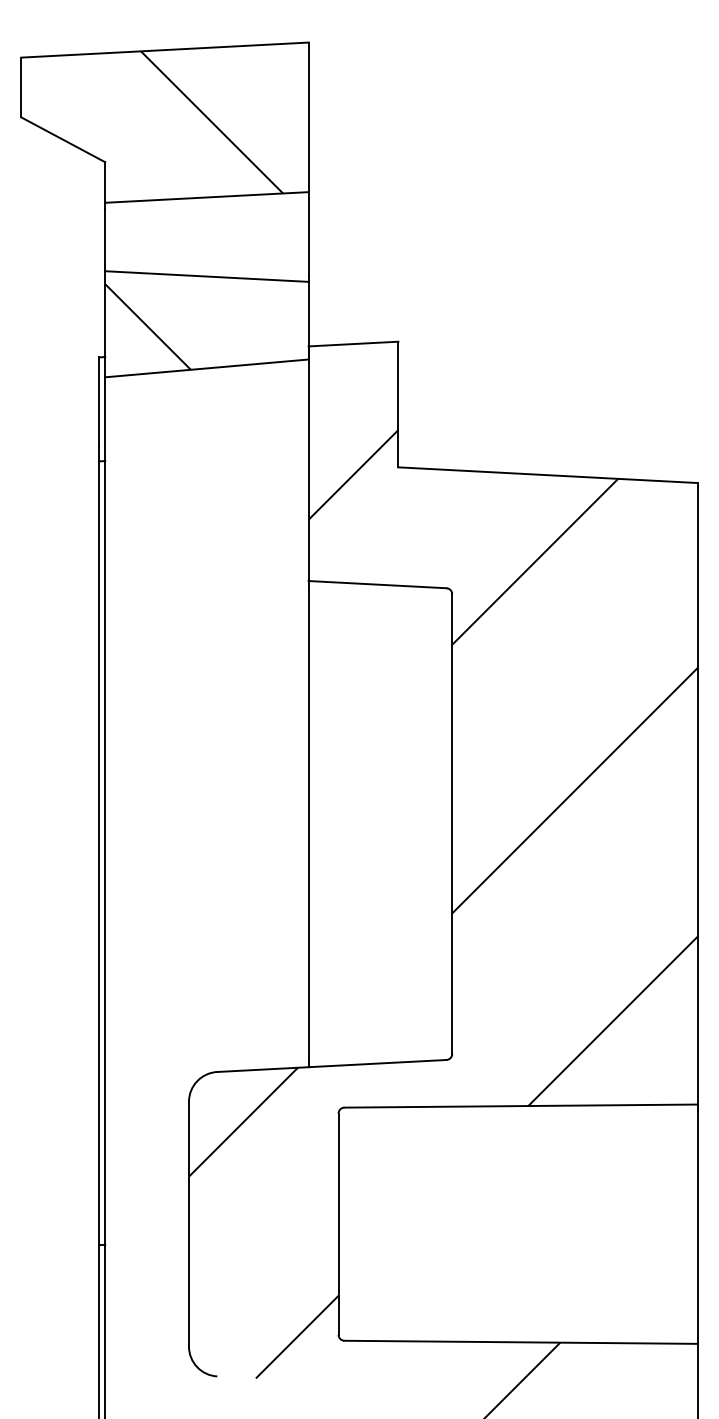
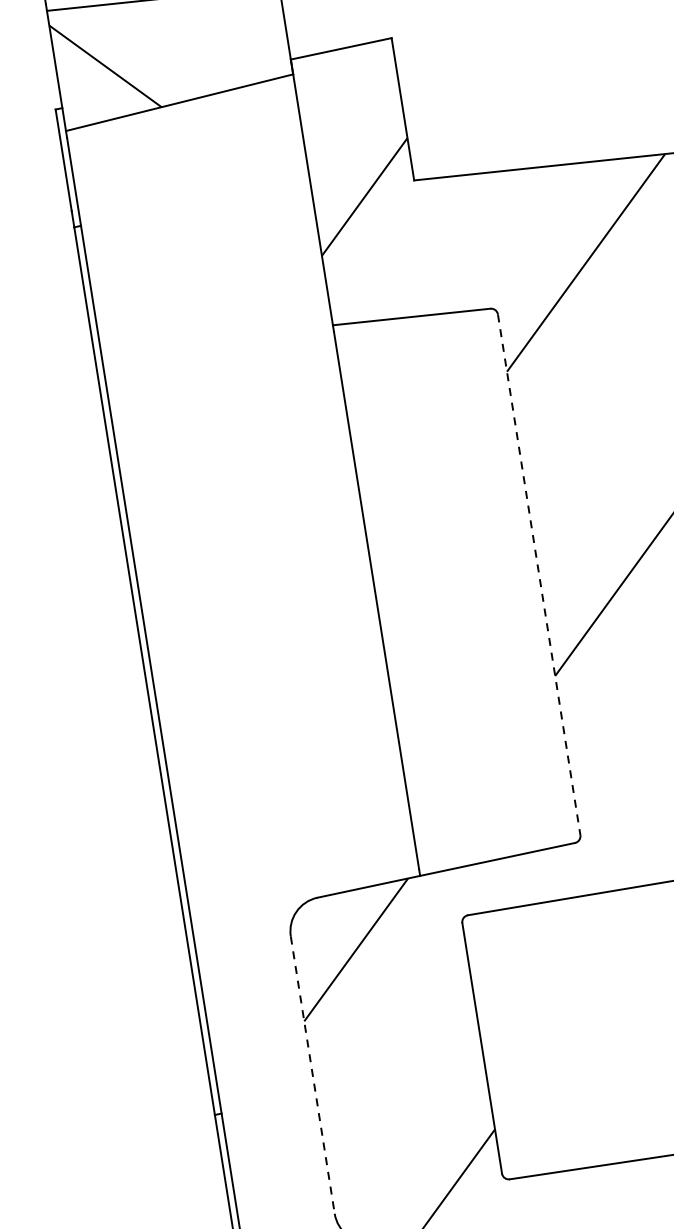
line: (452, 824) -> (539, 575), solid -> dashed
line: (188, 1224) -> (312, 1075), solid -> dashed

